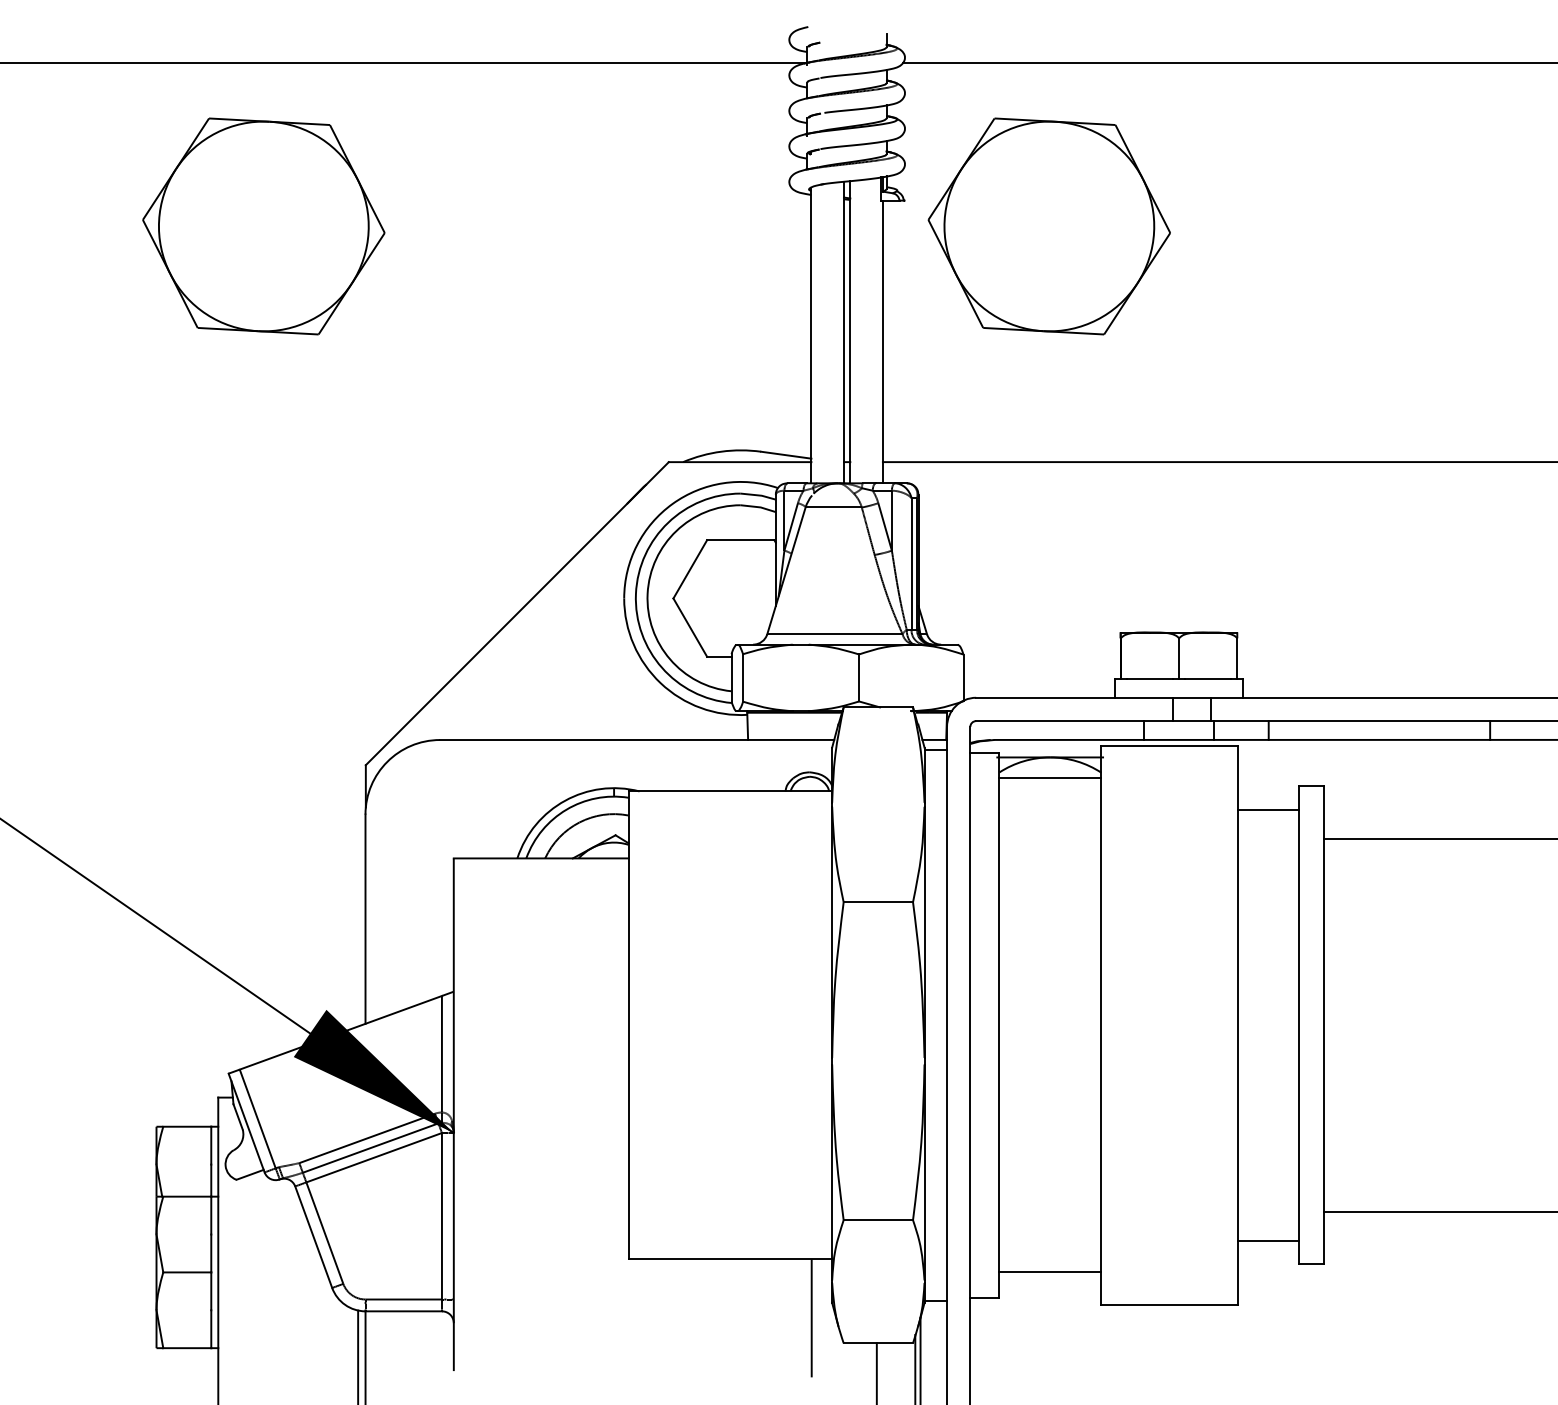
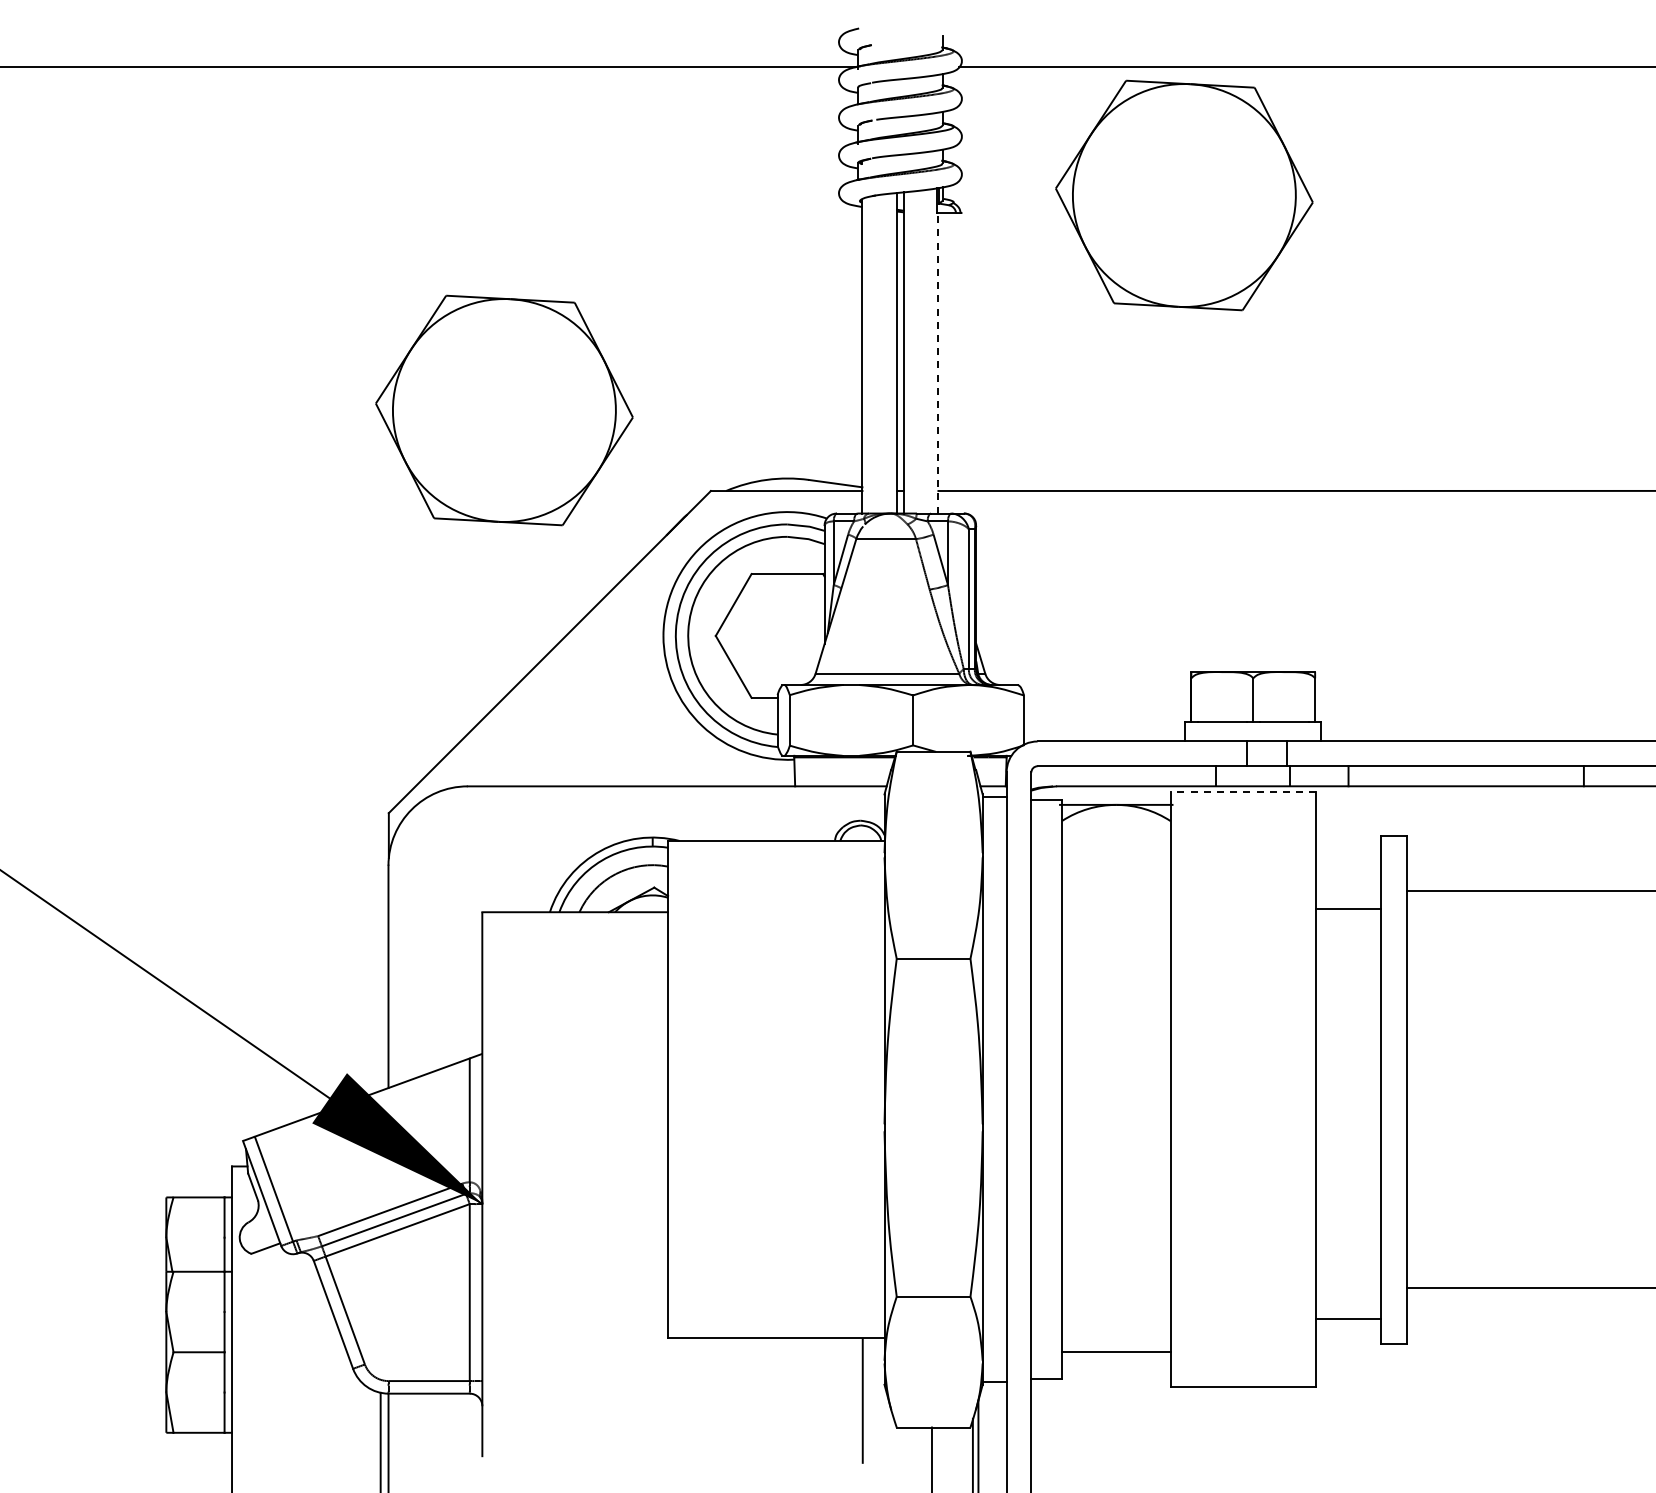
part: (263, 226) -> (504, 410), moved
part: (1049, 226) -> (1184, 195), moved
line: (882, 341) -> (938, 362), solid -> dashed
line: (1169, 745) -> (1243, 792), solid -> dashed
line: (1050, 777) -> (1116, 826), removed
line: (1268, 809) -> (1348, 909), moved

